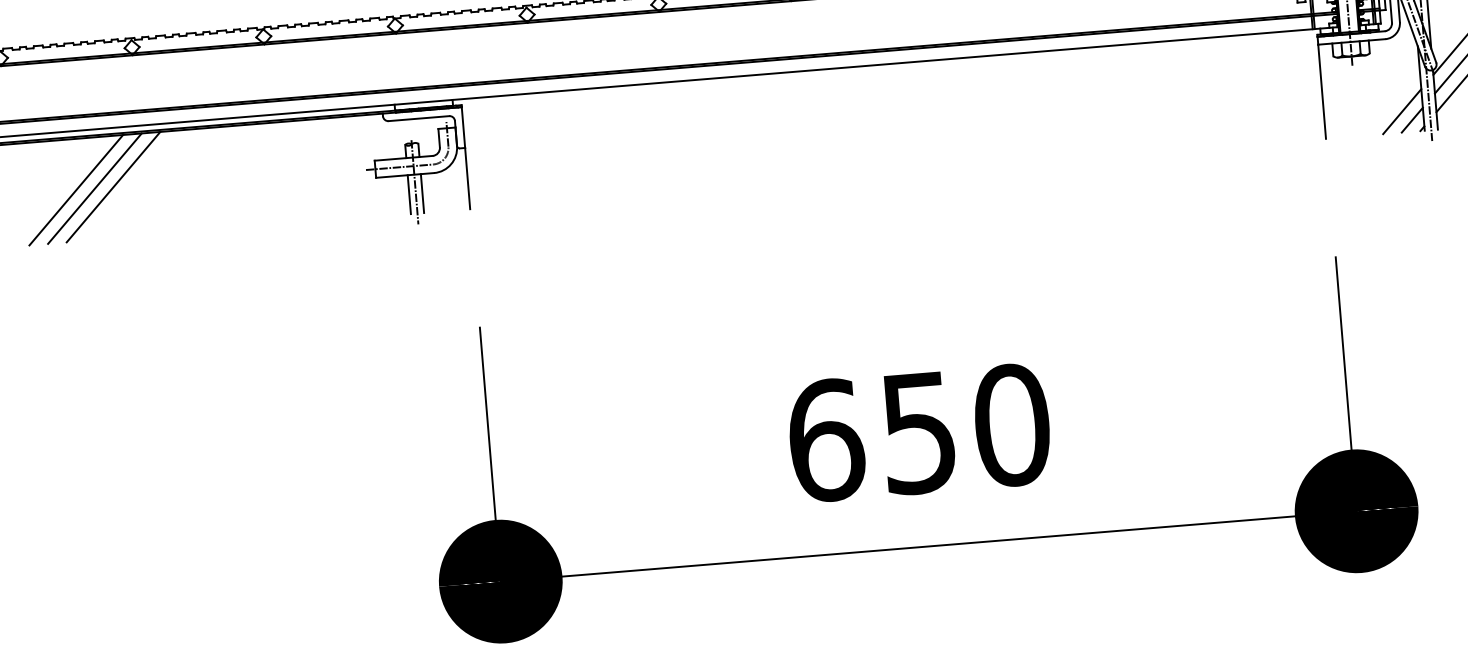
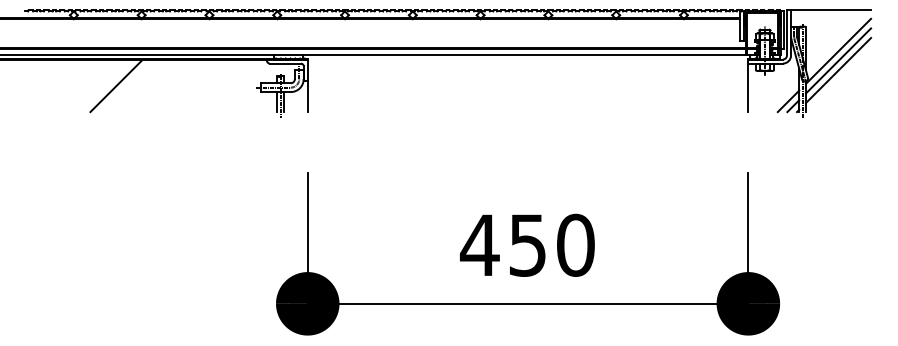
line: (113, 186) -> (126, 85), removed
line: (75, 189) -> (106, 85), removed
text: (824, 438) -> (479, 244), 650 -> 450

